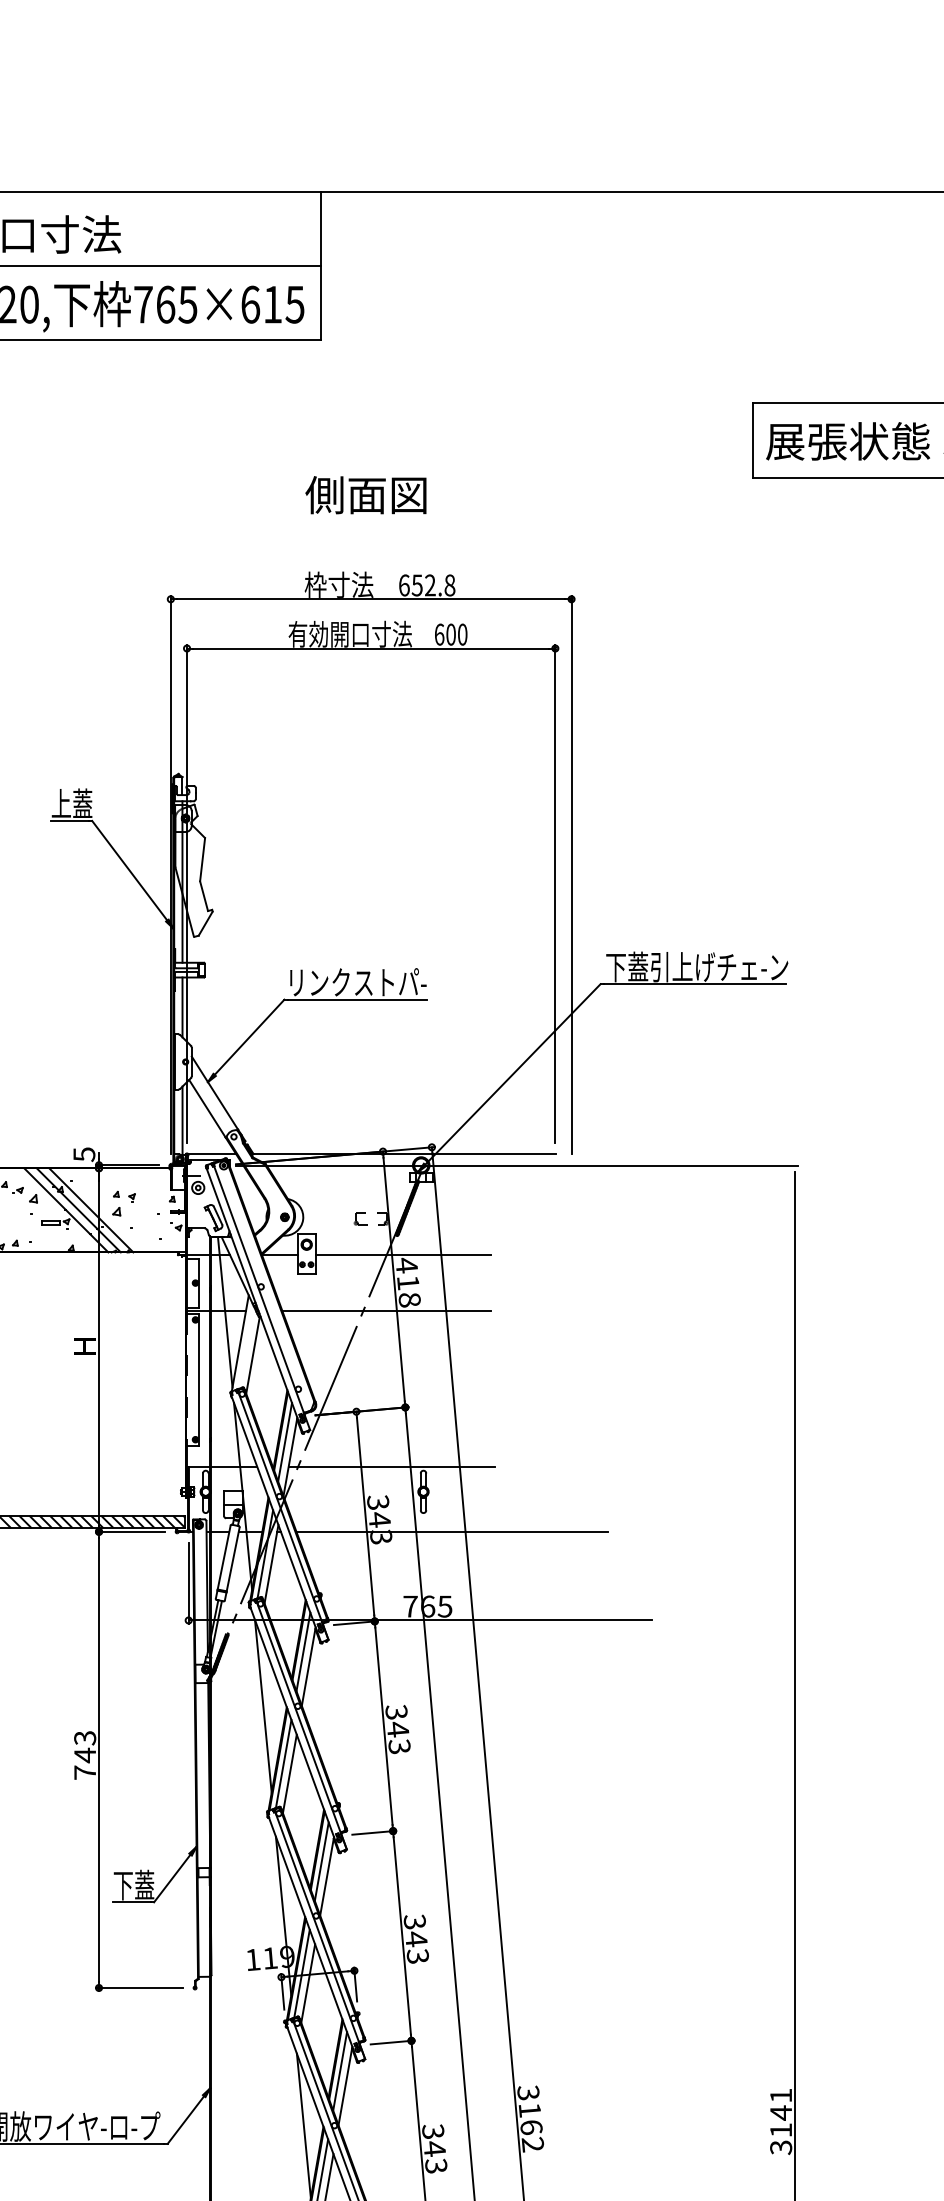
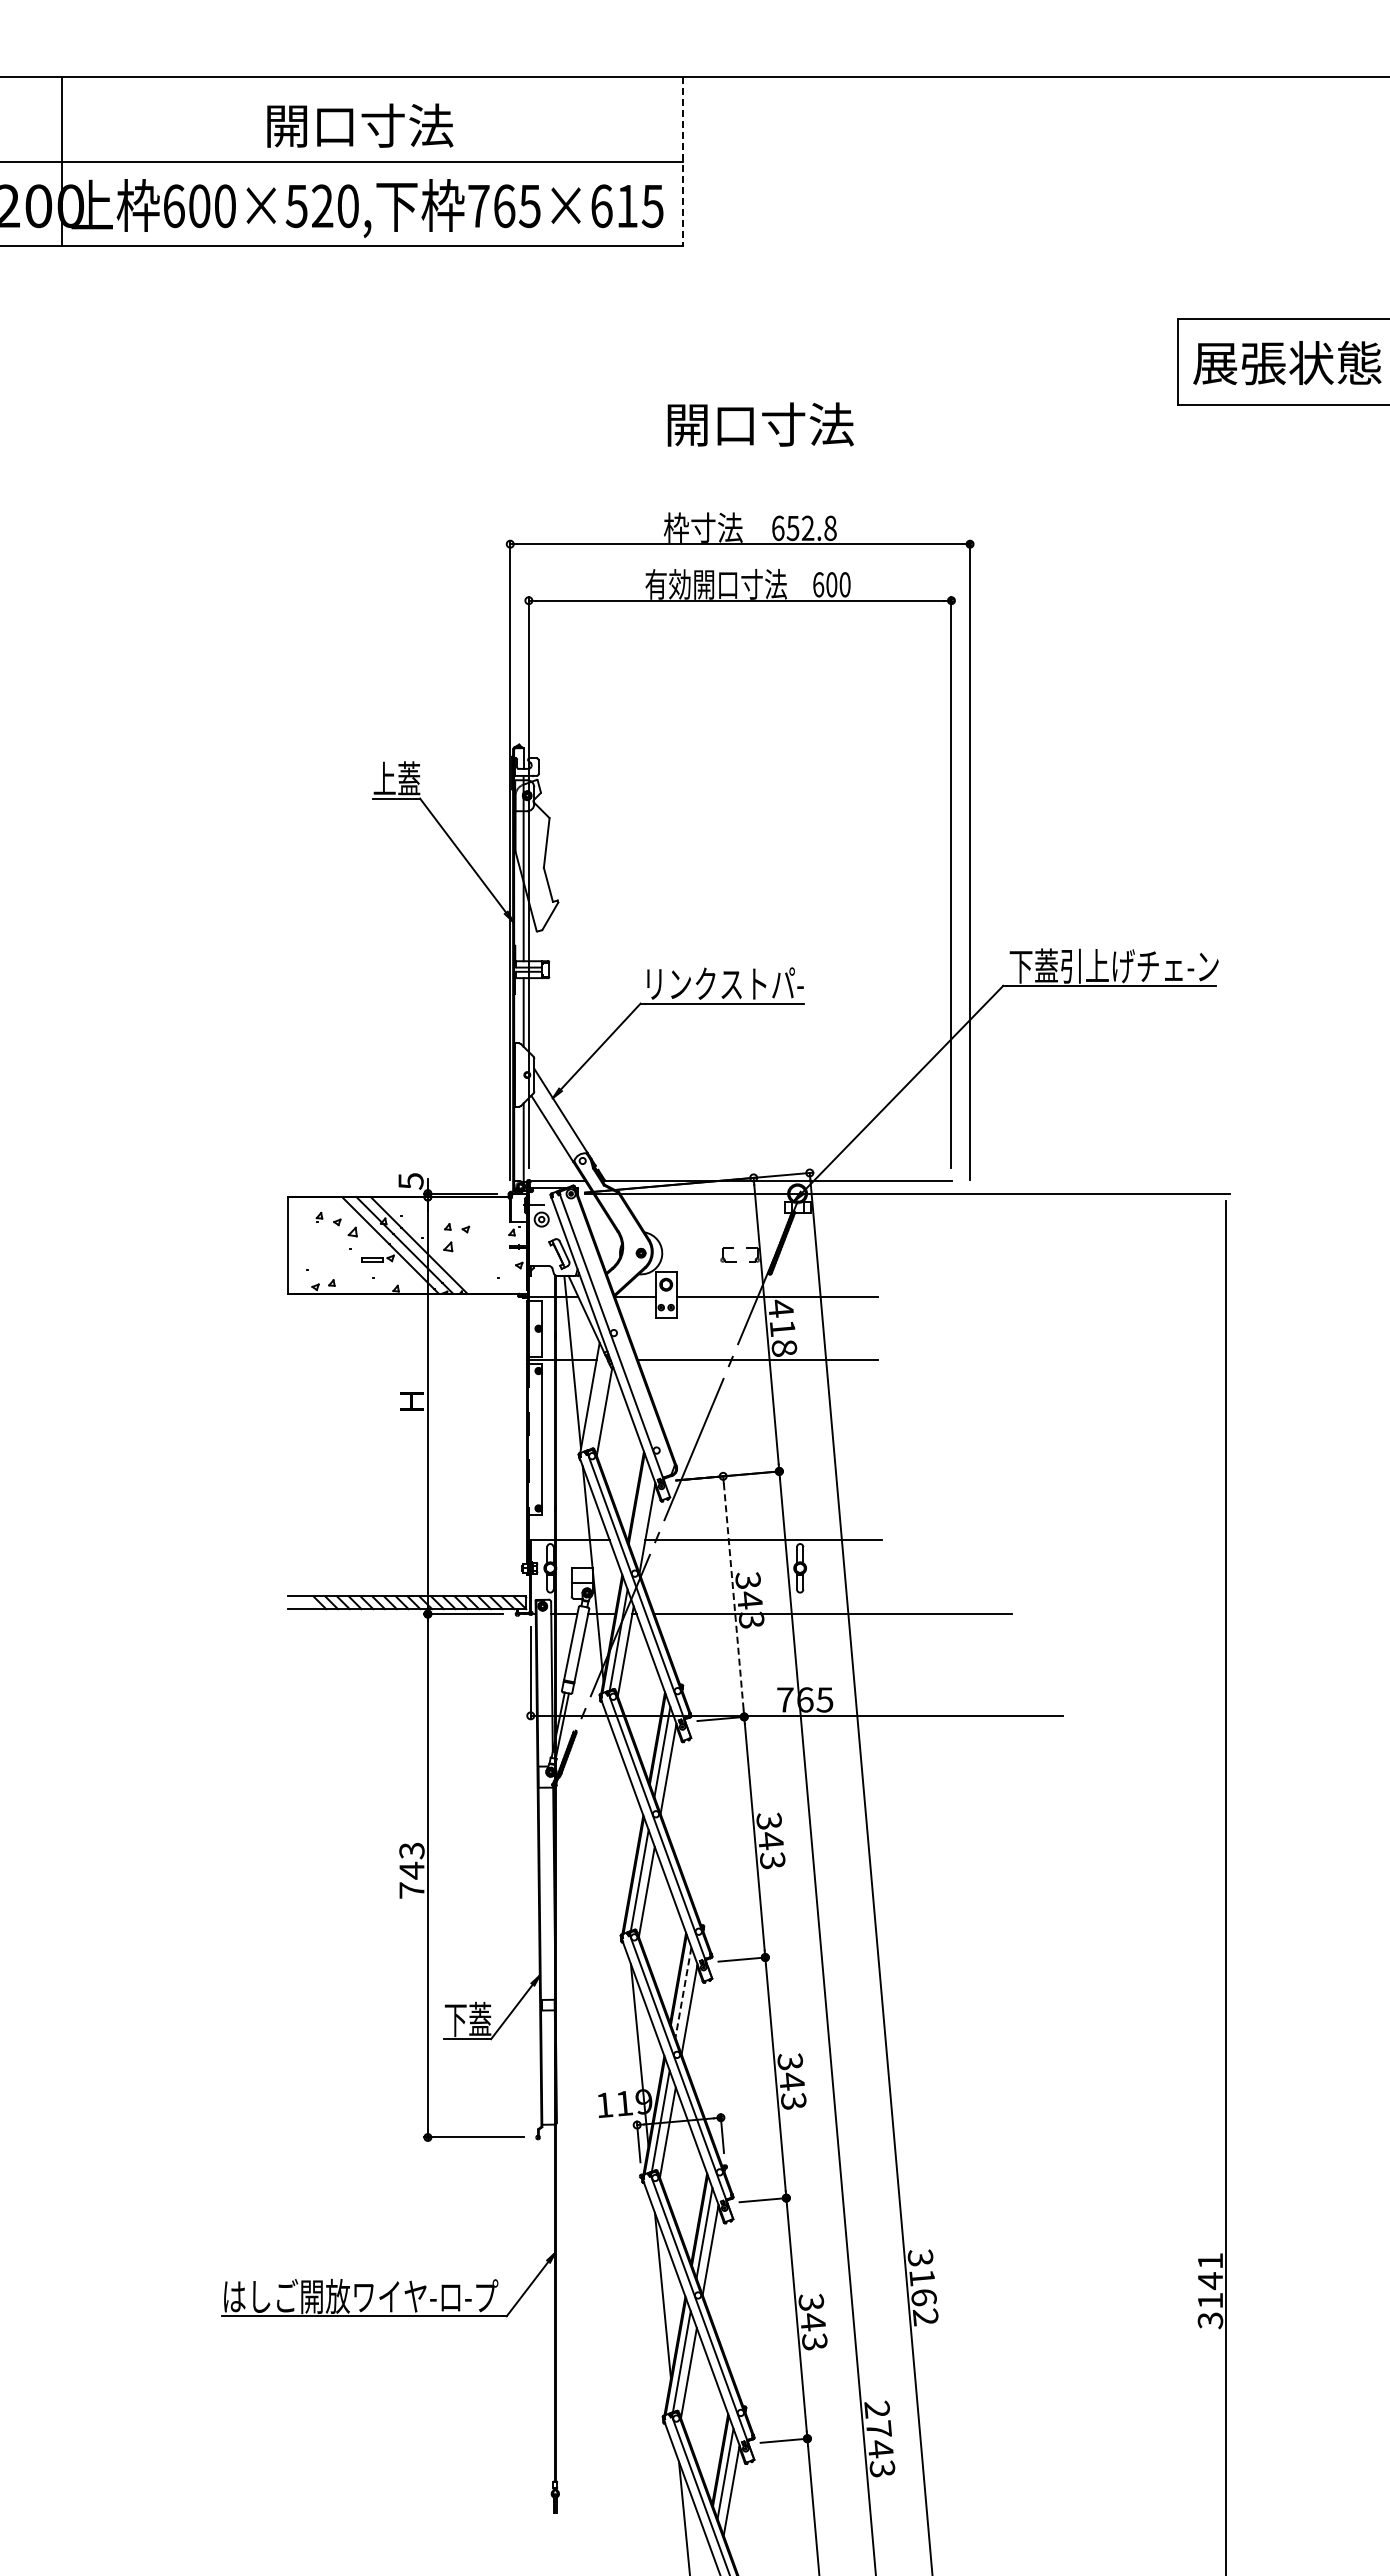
line: (320, 265) -> (682, 161), solid -> dashed
text: (387, 494) -> (758, 424), 側面図 -> 開口寸法
line: (285, 1442) -> (641, 1511), removed
line: (365, 1516) -> (733, 1596), solid -> dashed
line: (263, 1706) -> (616, 1814), removed
line: (321, 1861) -> (683, 1992), solid -> dashed

